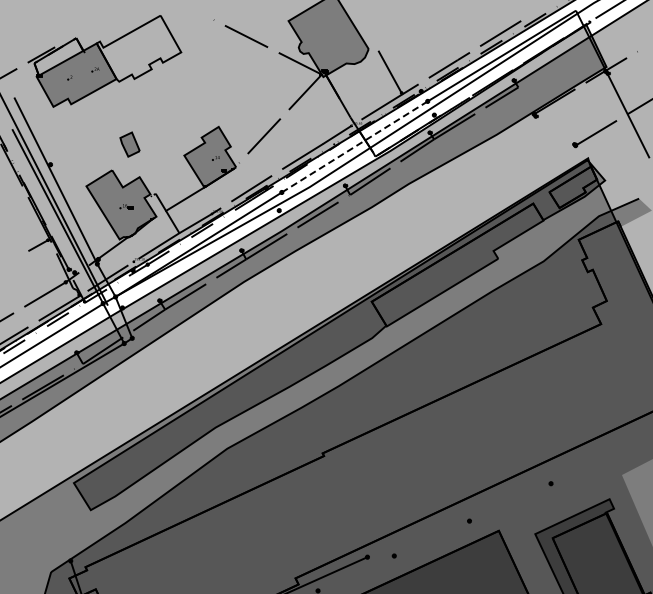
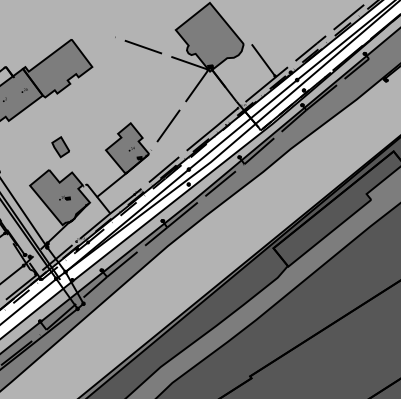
fill: (138, 48) -> (57, 68), added
line: (354, 146) -> (242, 124), dashed -> solid

